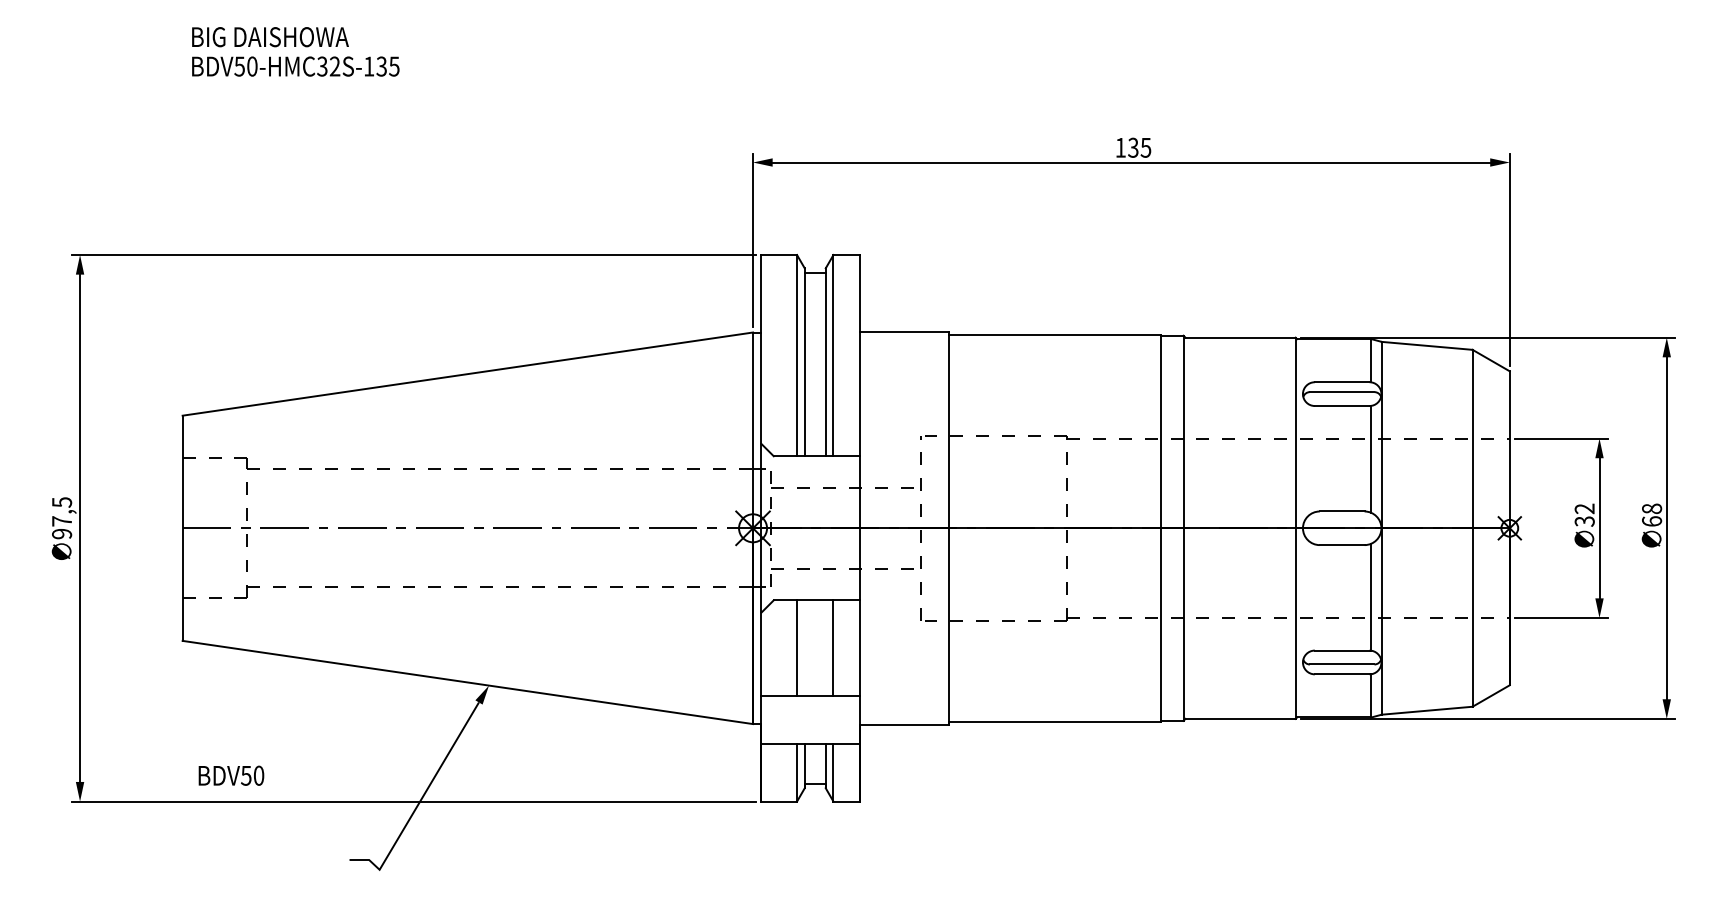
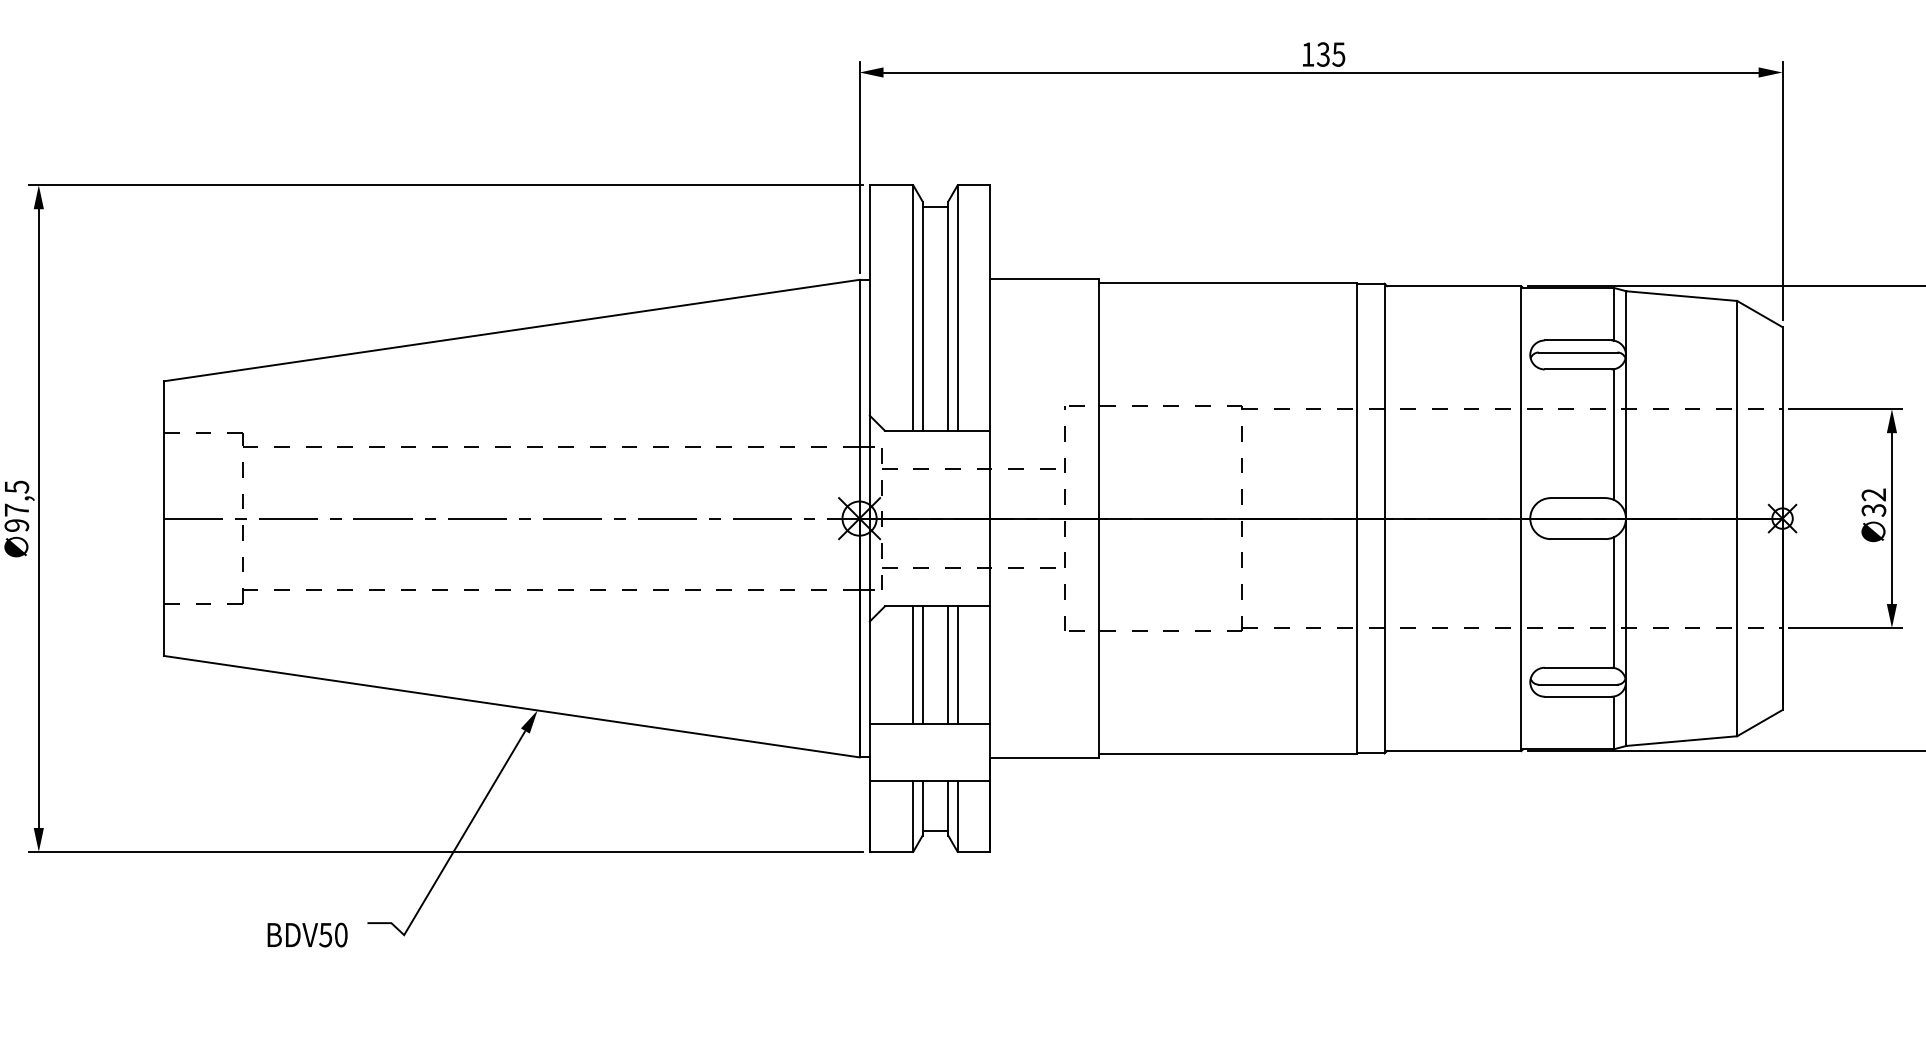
line: (804, 648) -> (922, 665), added
line: (825, 648) -> (947, 665), added
text: (231, 775) -> (307, 934), moved

